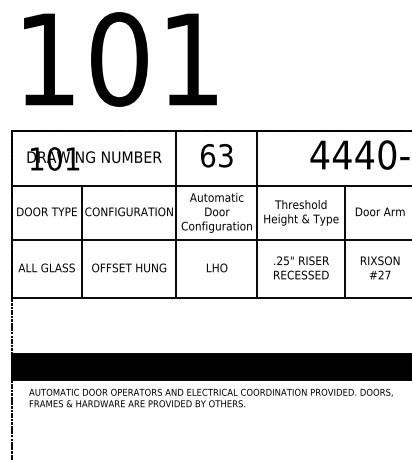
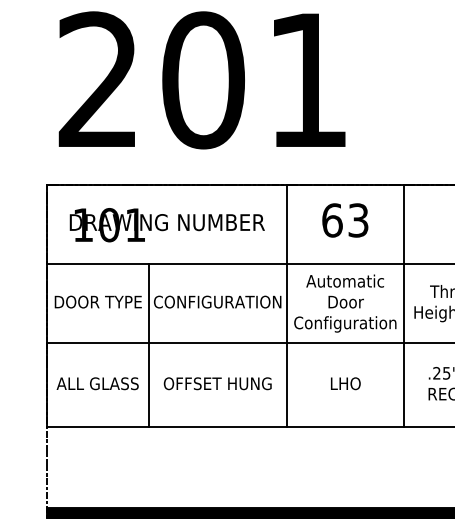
text: (46, 58) -> (97, 78), 101 -> 201

